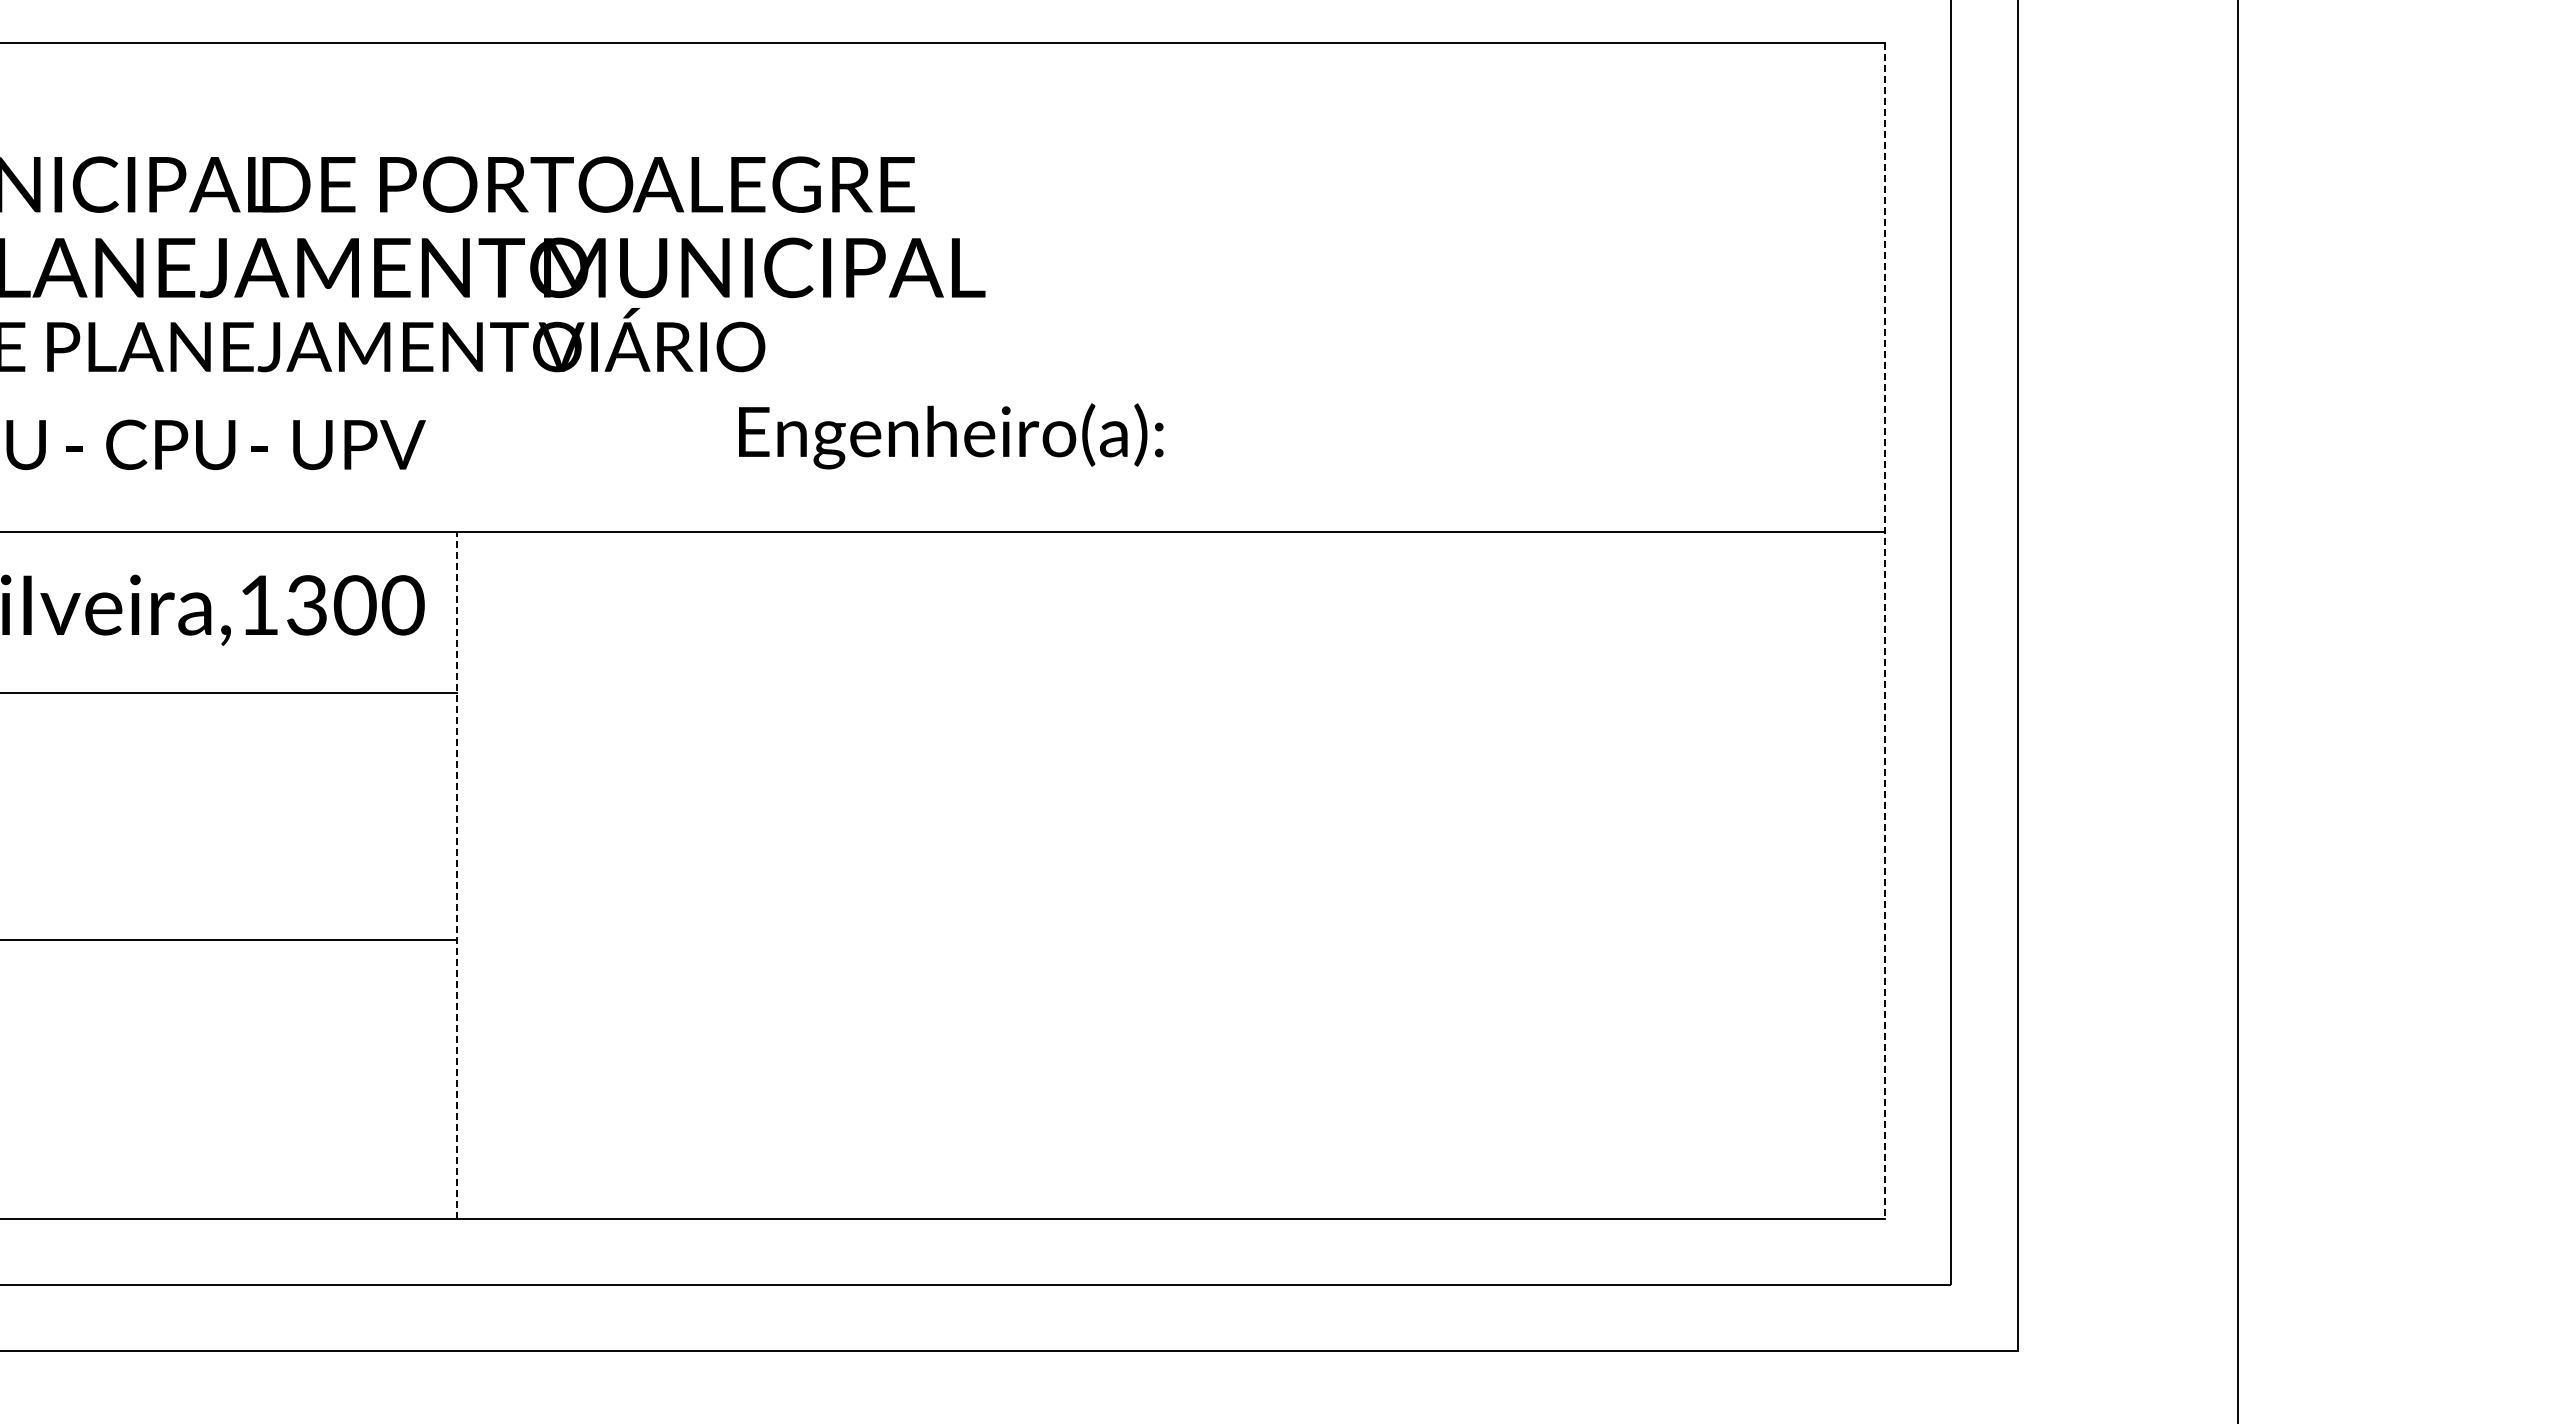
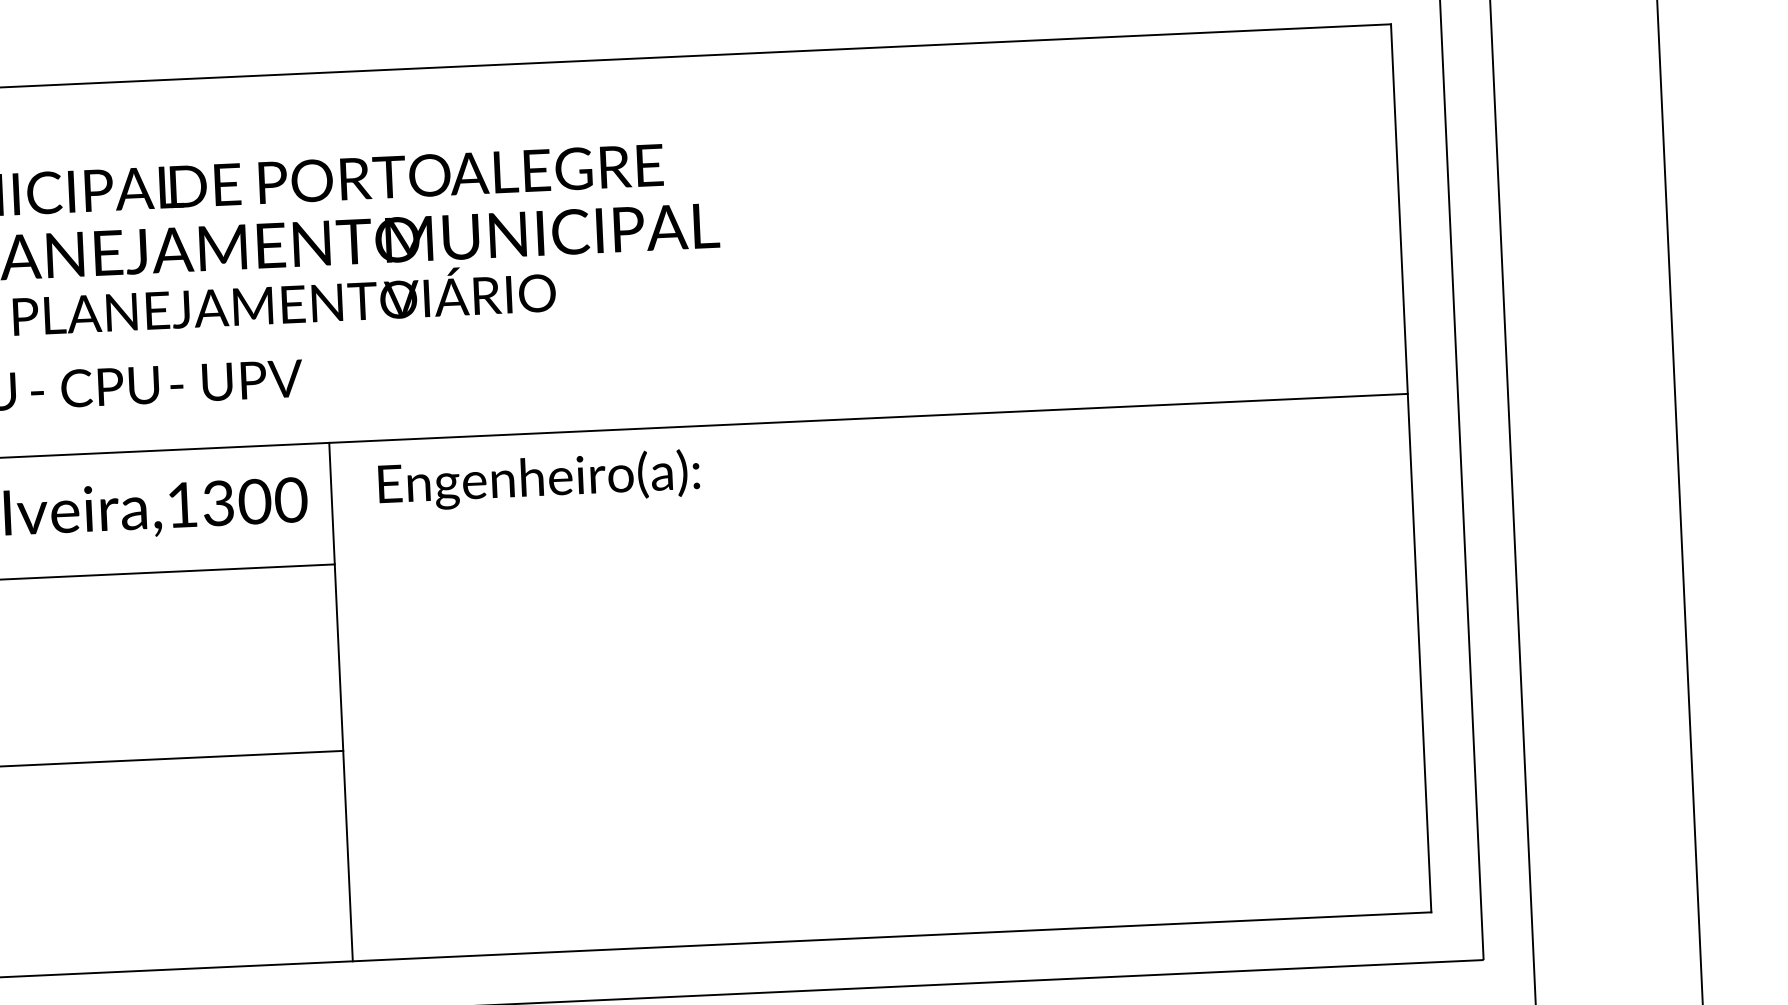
text: (951, 436) -> (539, 480), moved
line: (1885, 630) -> (1411, 468), dashed -> solid
line: (456, 874) -> (340, 701), dashed -> solid

